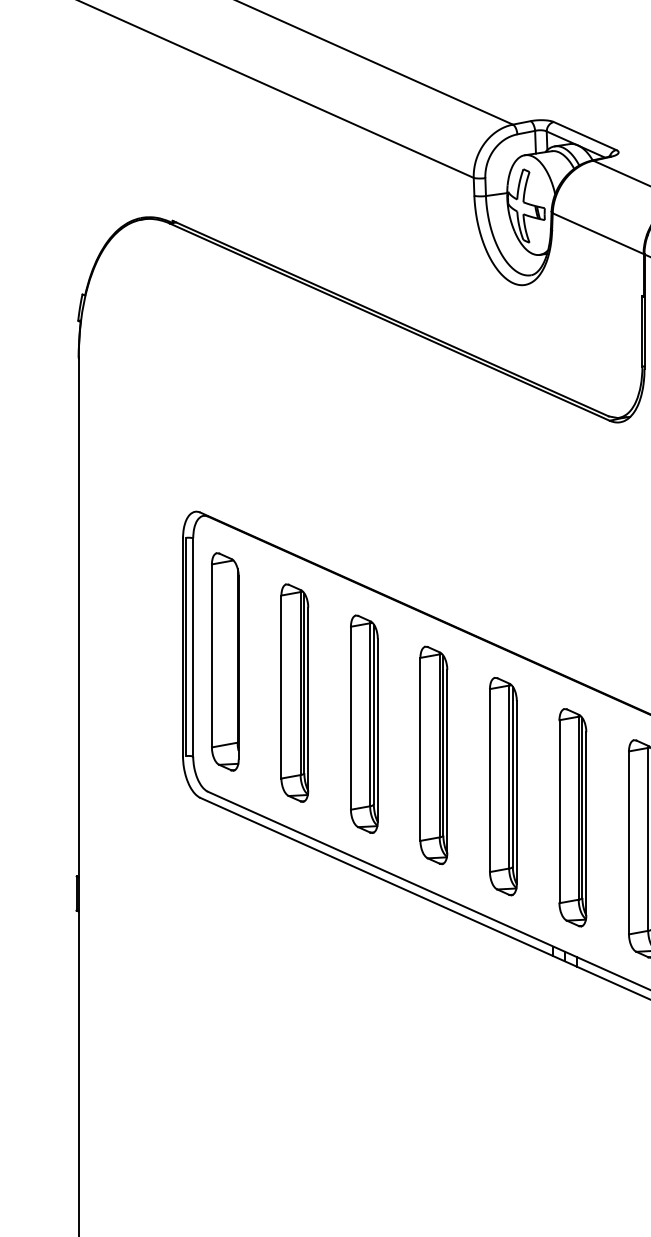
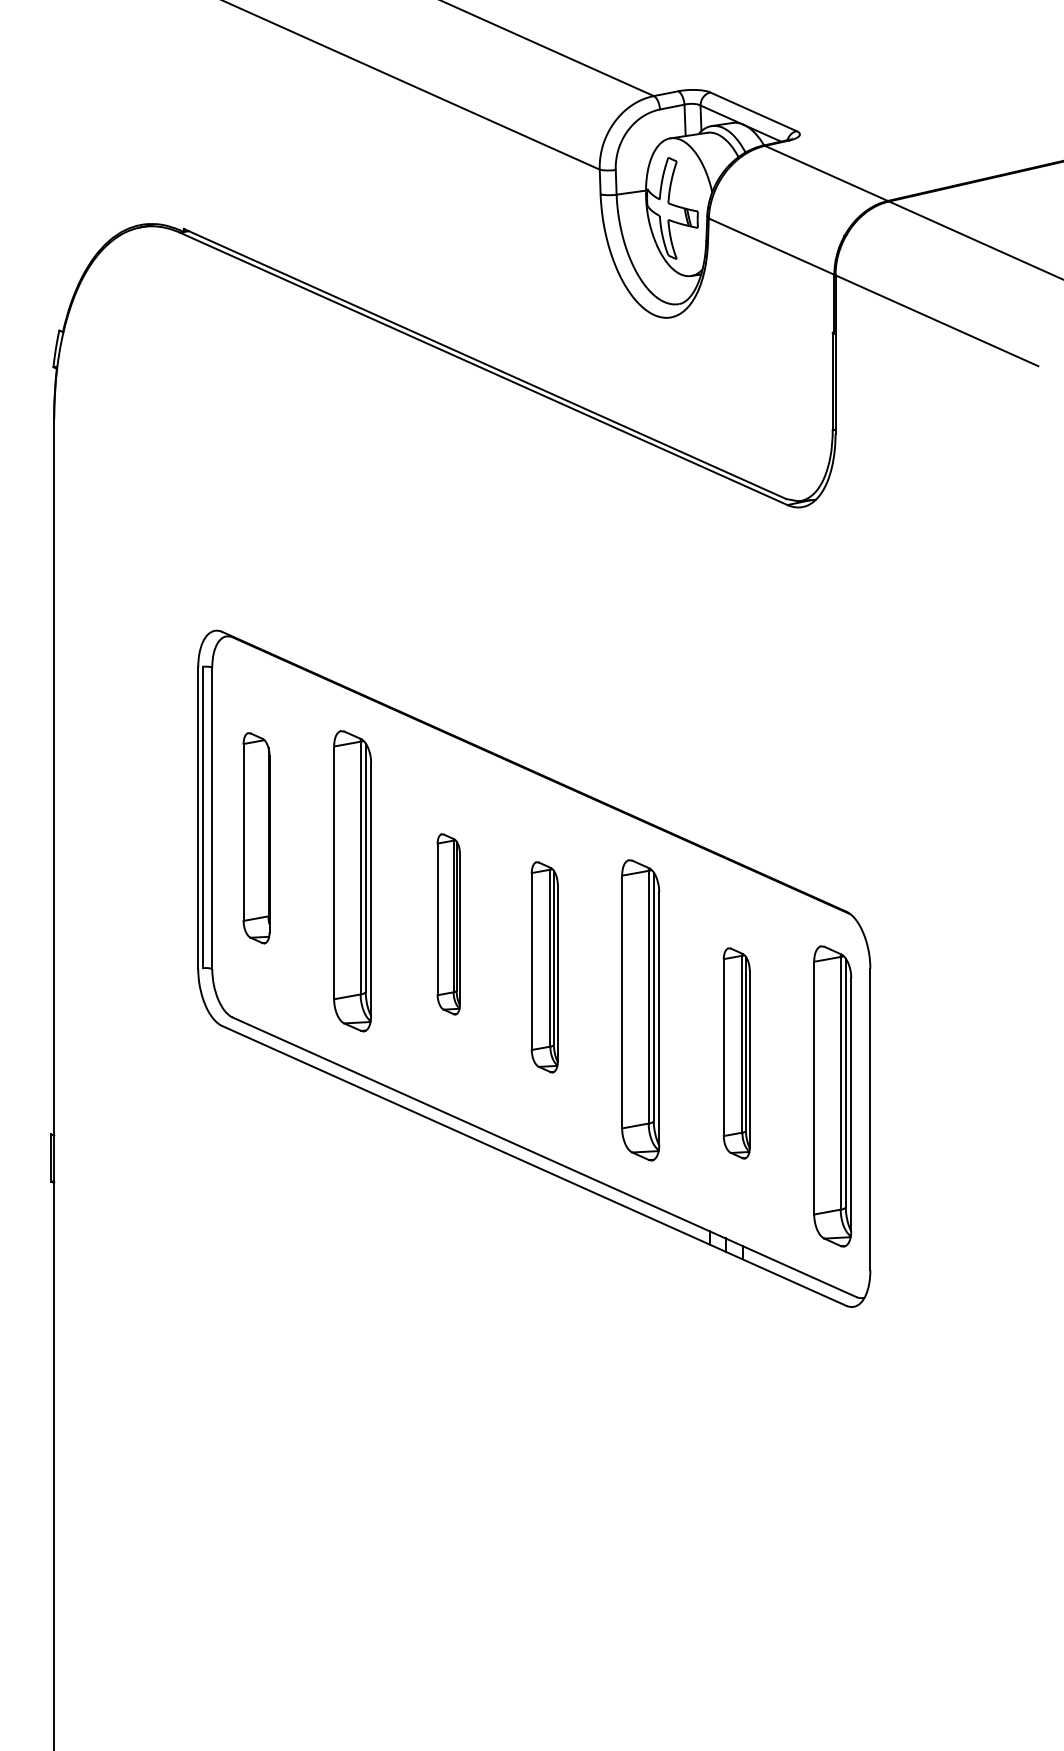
part: (225, 662) -> (256, 838), size x0.7
part: (364, 724) -> (448, 924), size x0.6
part: (433, 755) -> (544, 967), size x0.7
part: (572, 817) -> (736, 1053), size x0.7

